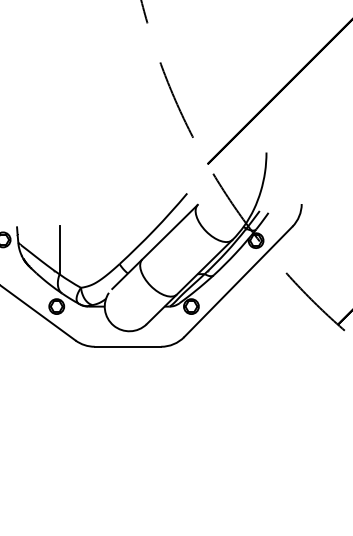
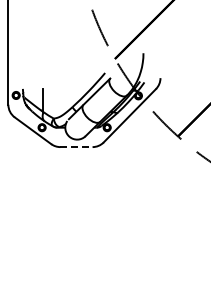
line: (129, 347) -> (77, 147), solid -> dashed

